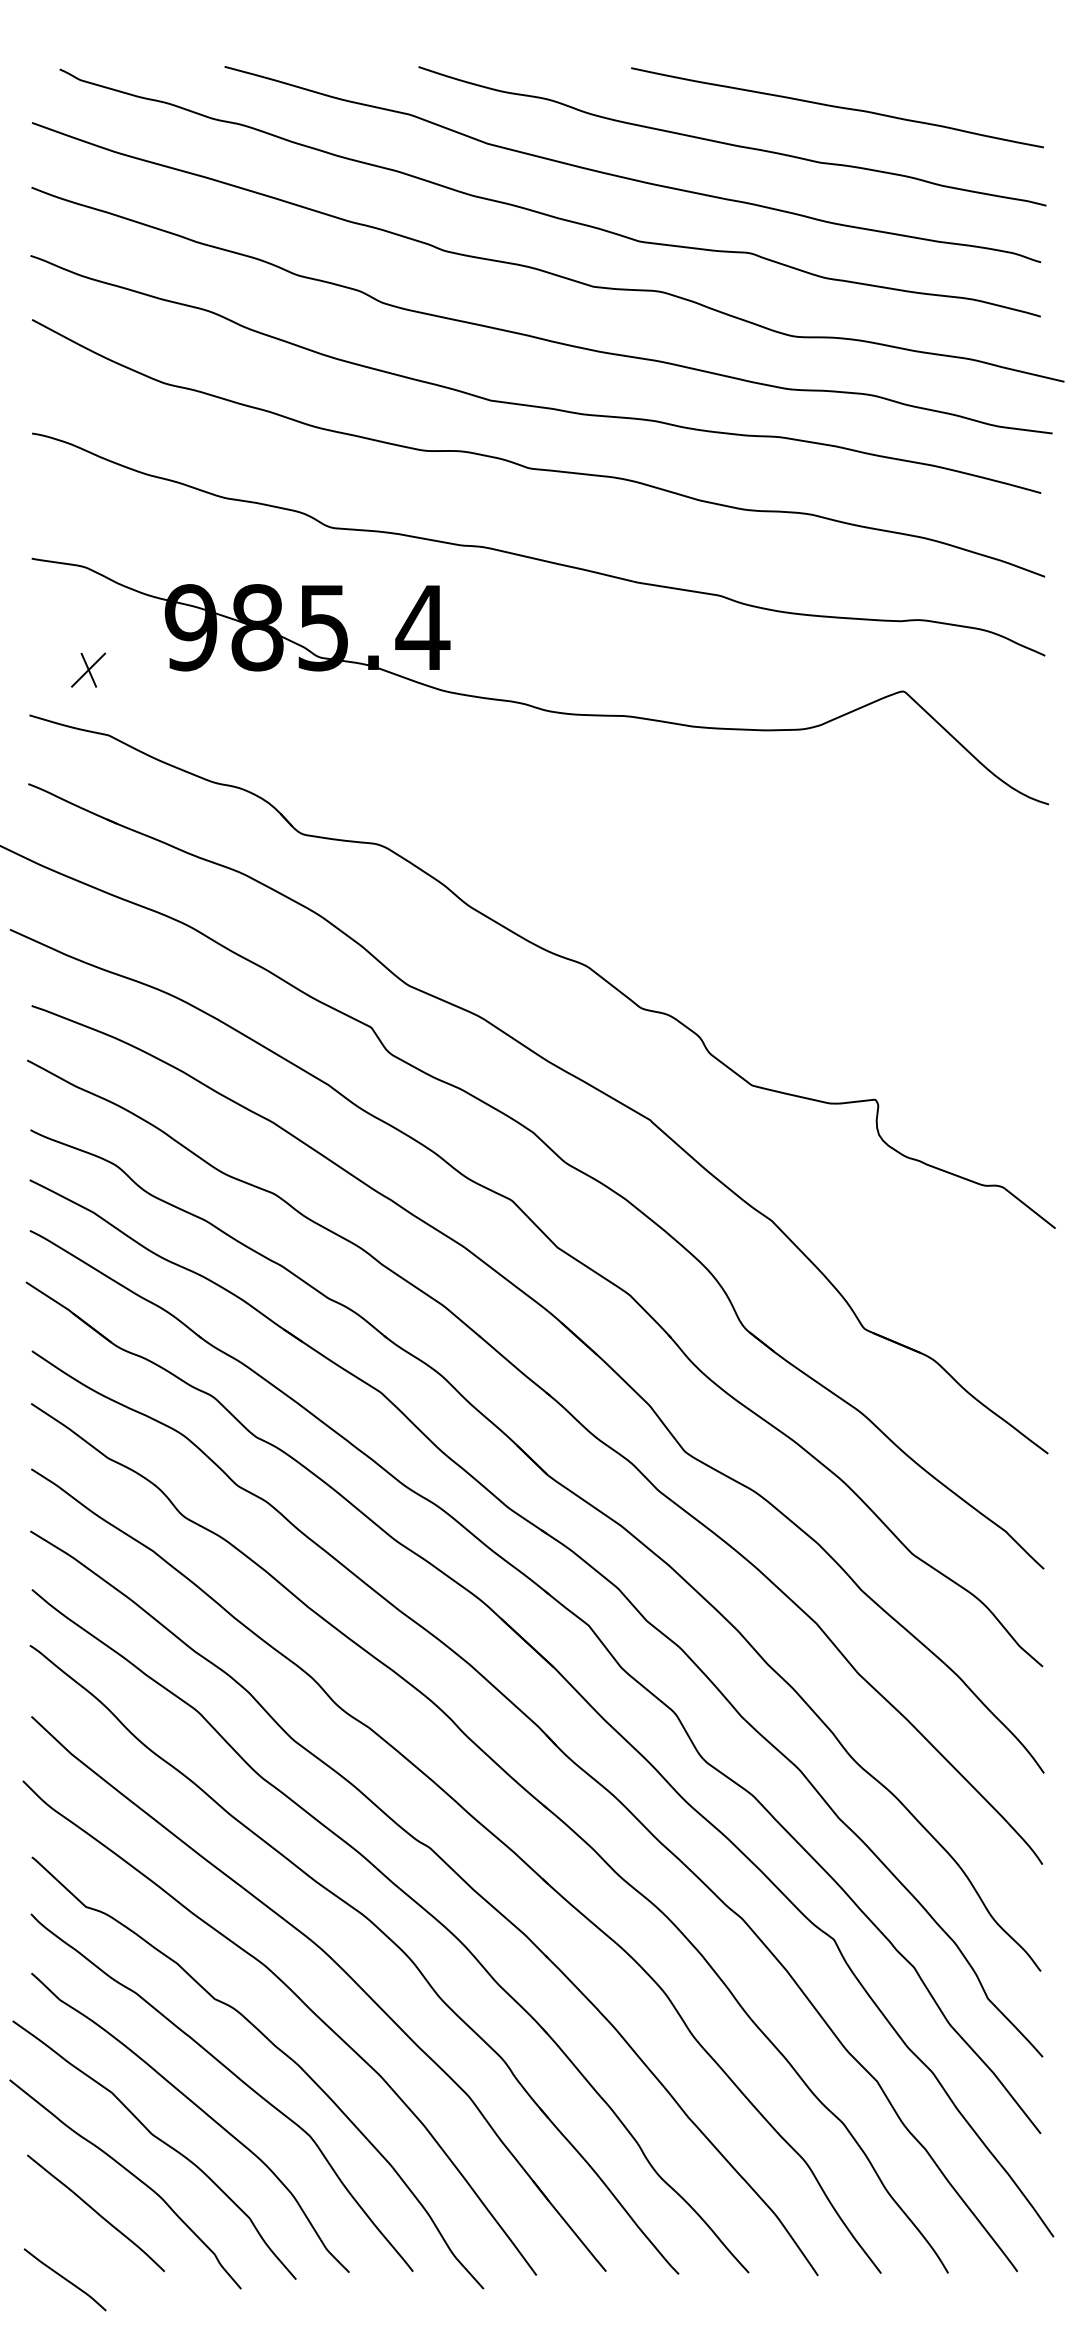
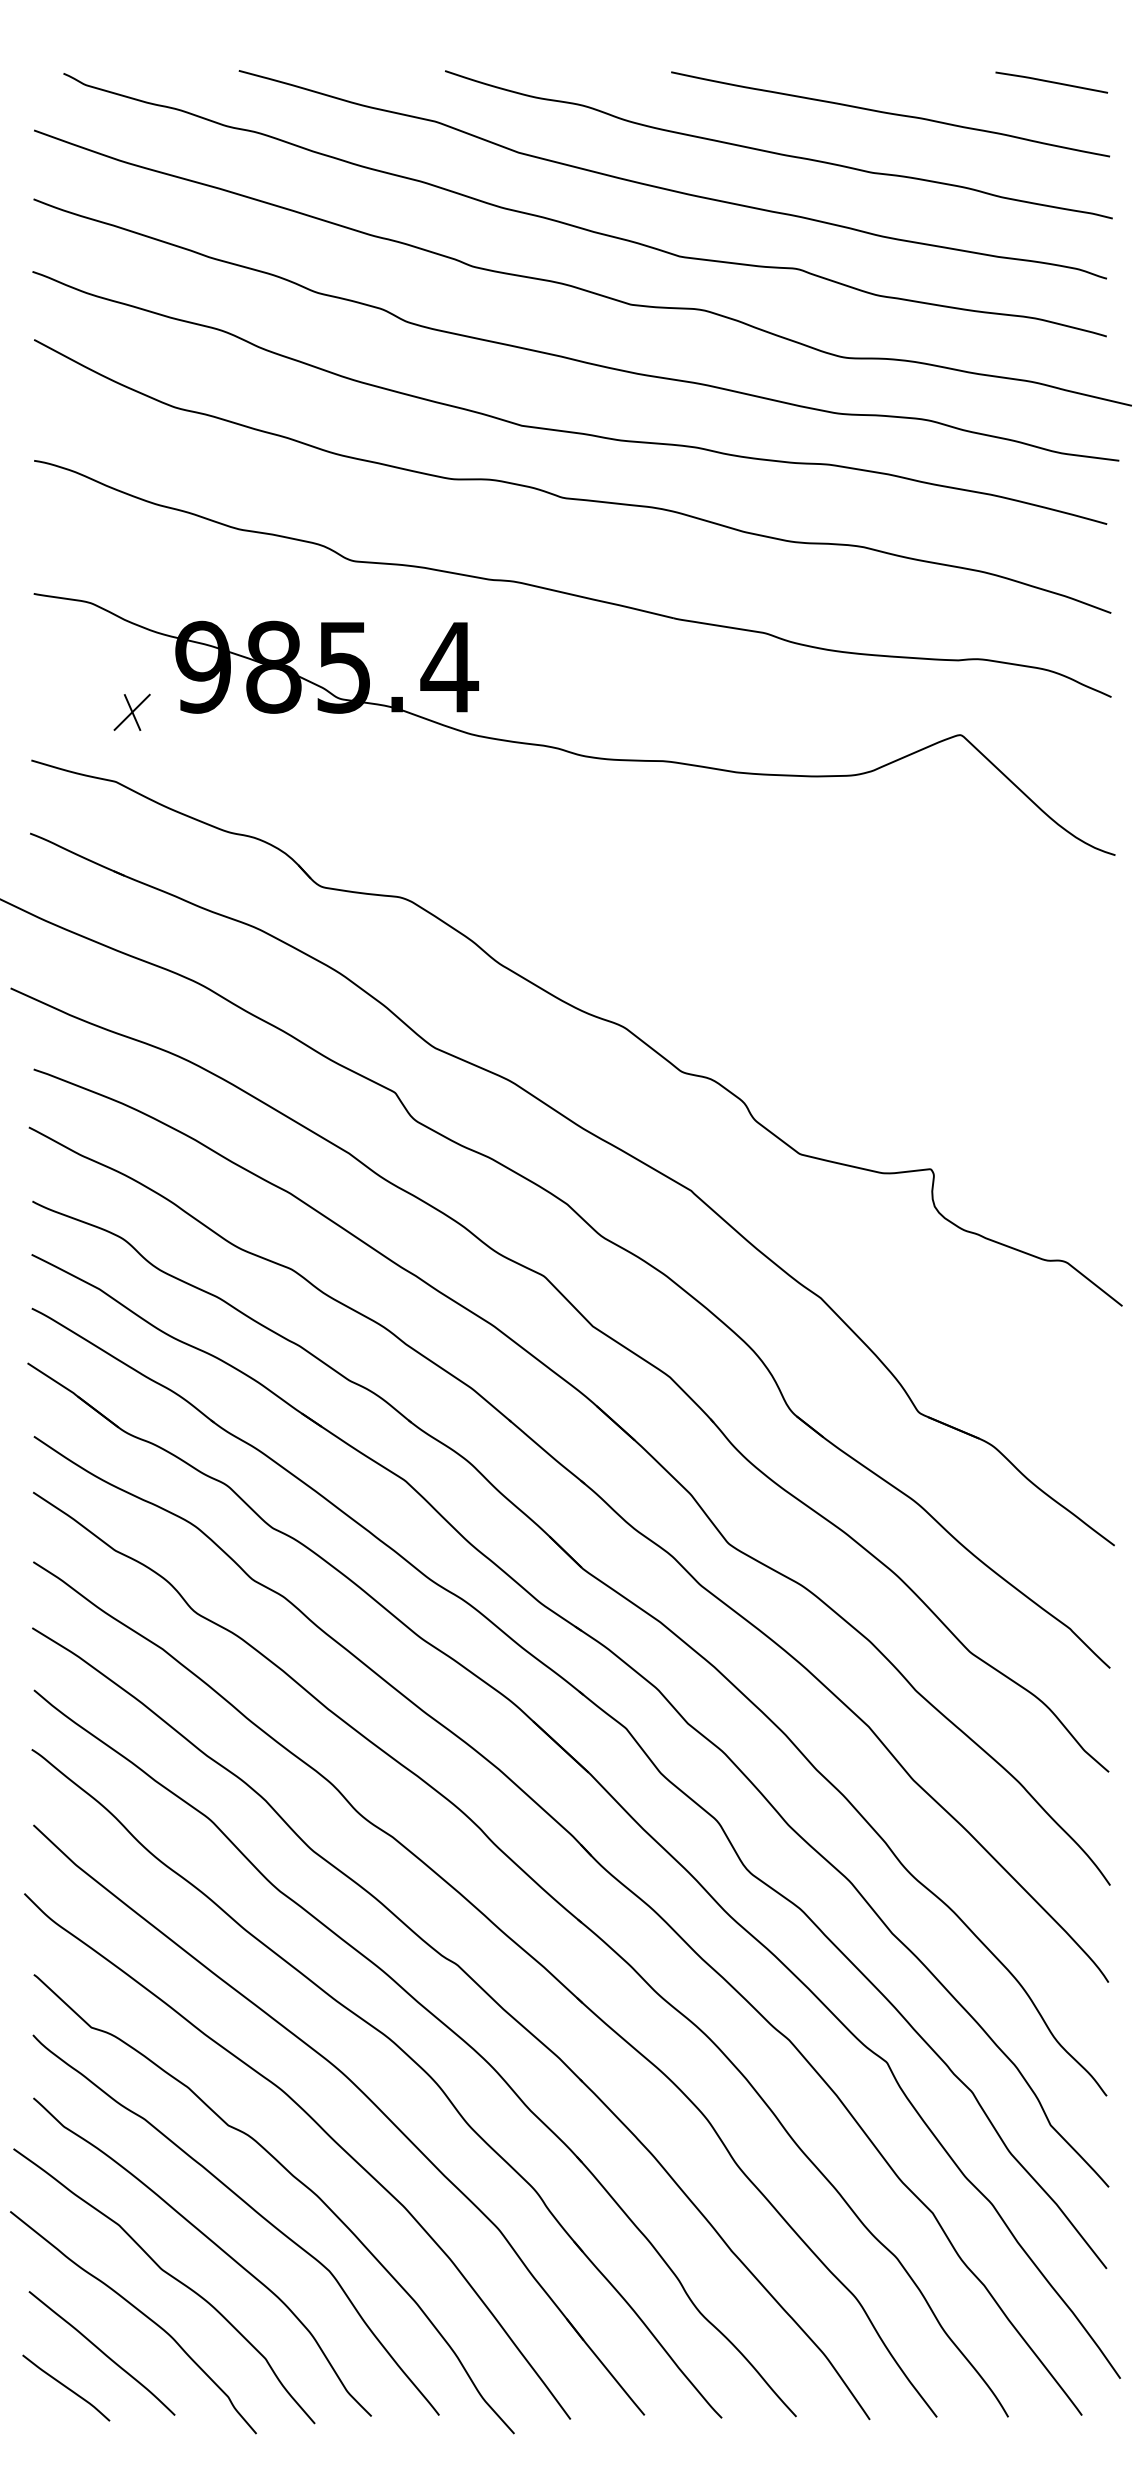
line: (988, 77) -> (1051, 82), added
part: (87, 669) -> (131, 711), moved
curve: (65, 2279) -> (66, 2387), moved

